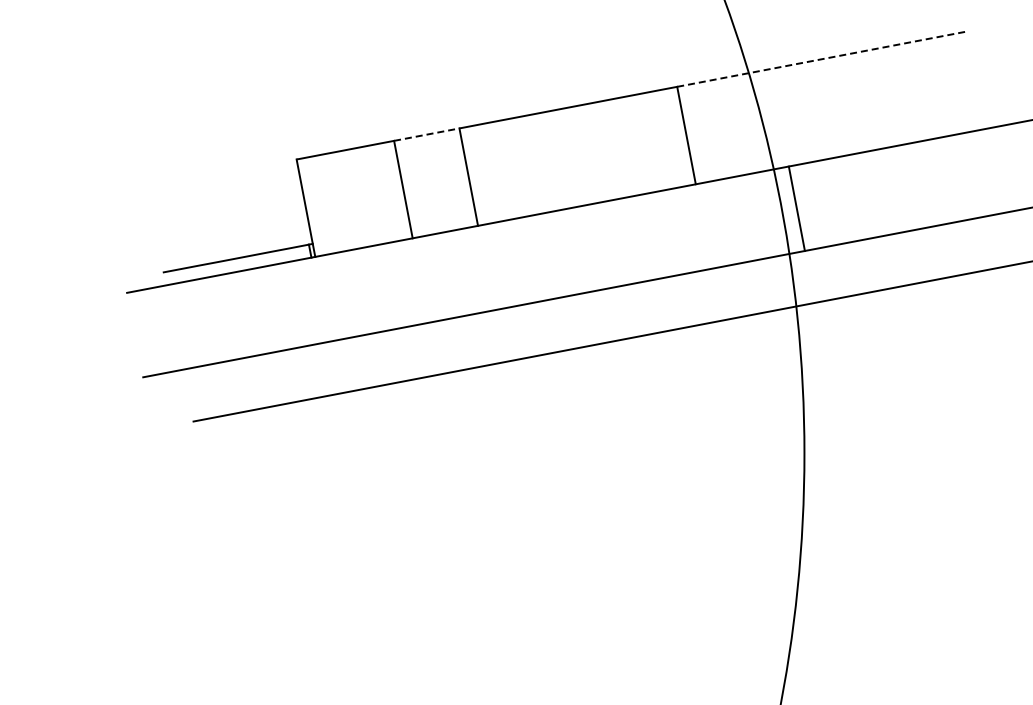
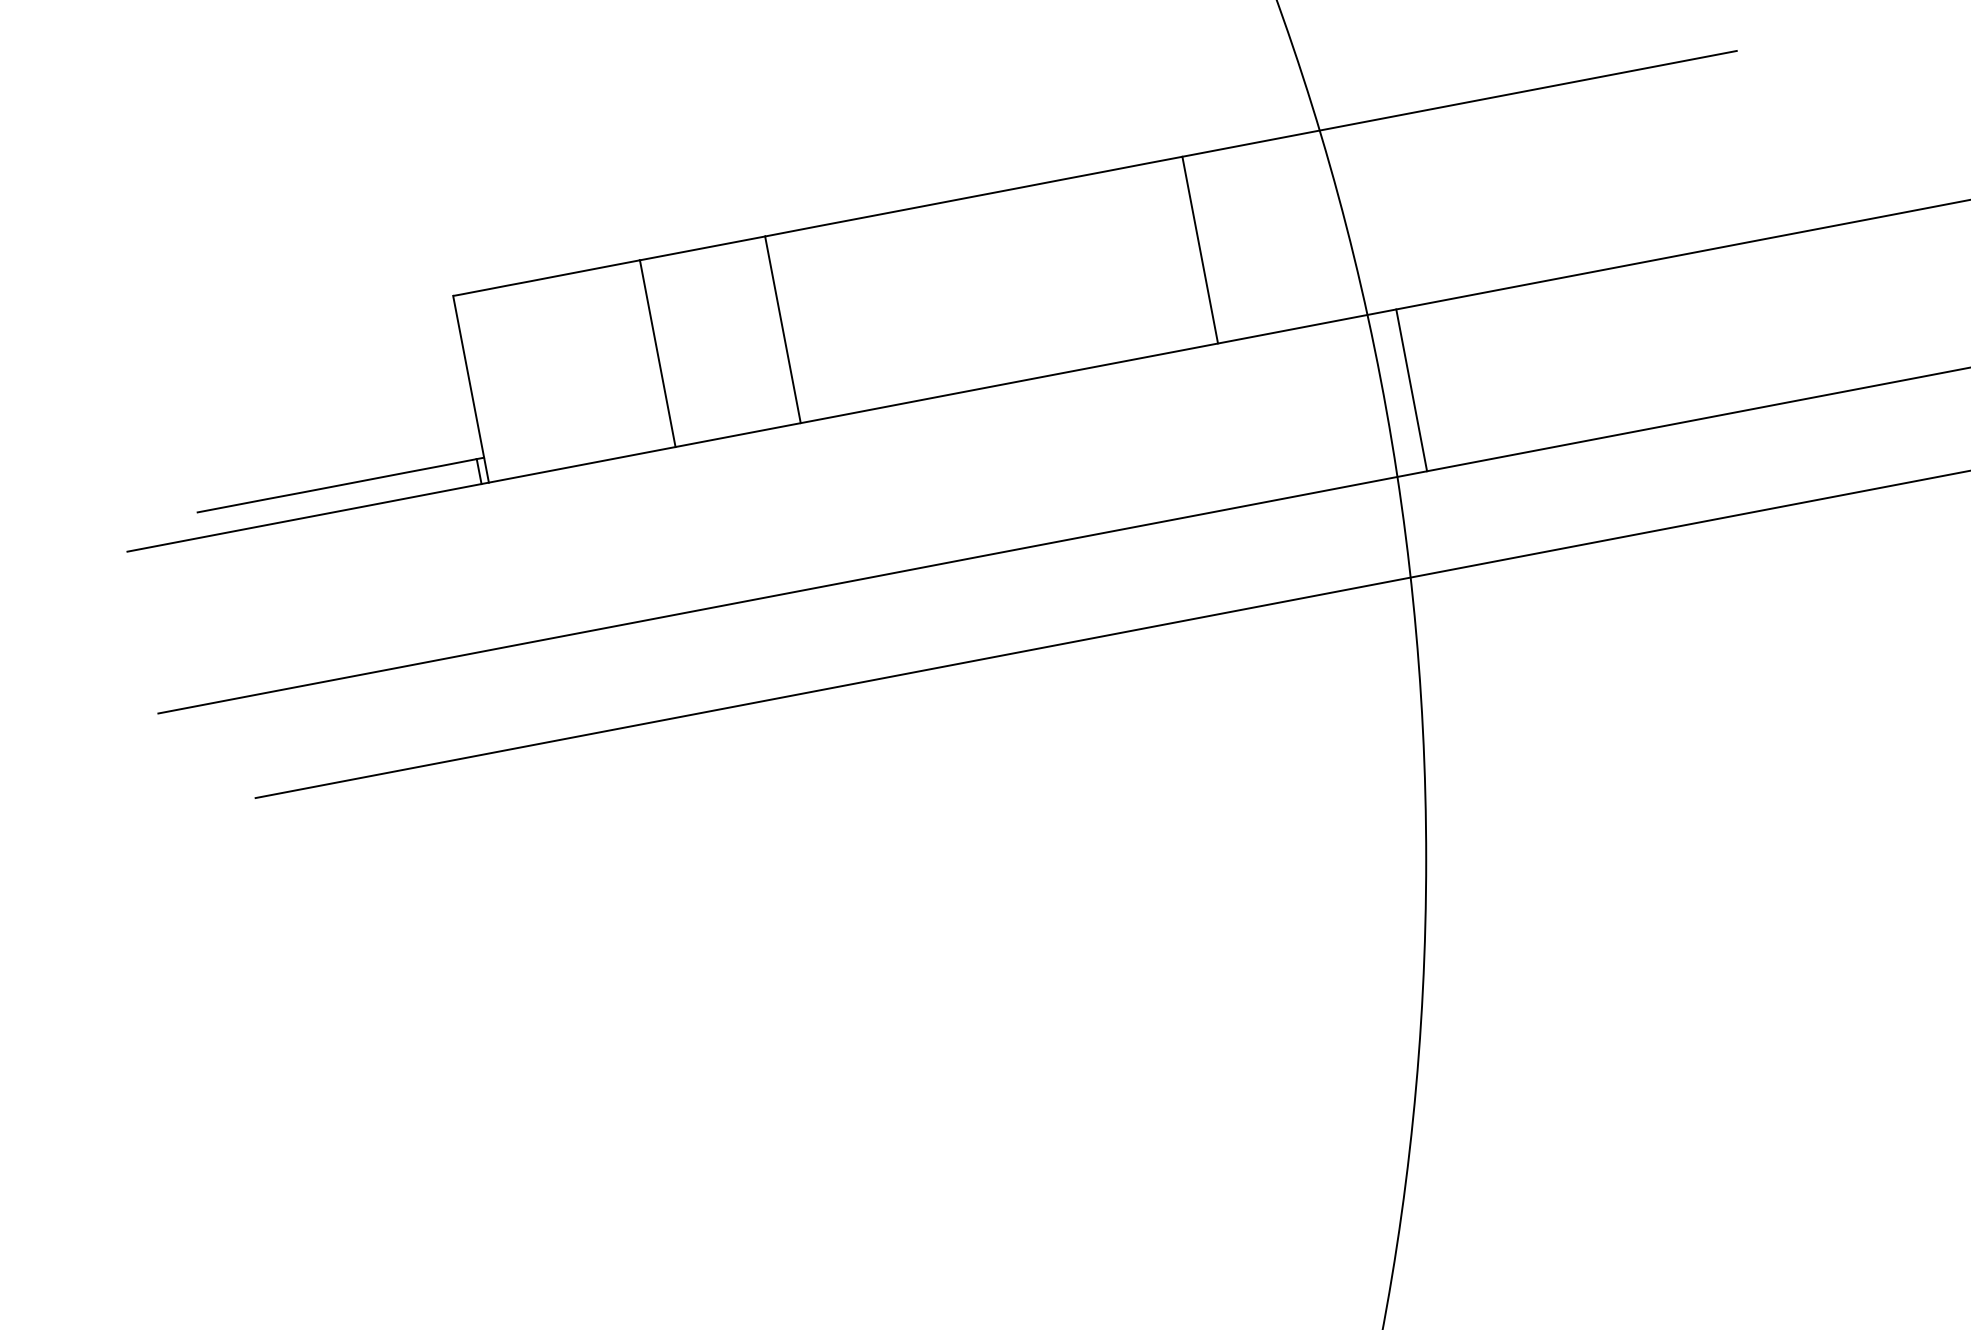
line: (822, 59) -> (1460, 104), dashed -> solid
line: (427, 134) -> (703, 248), dashed -> solid

